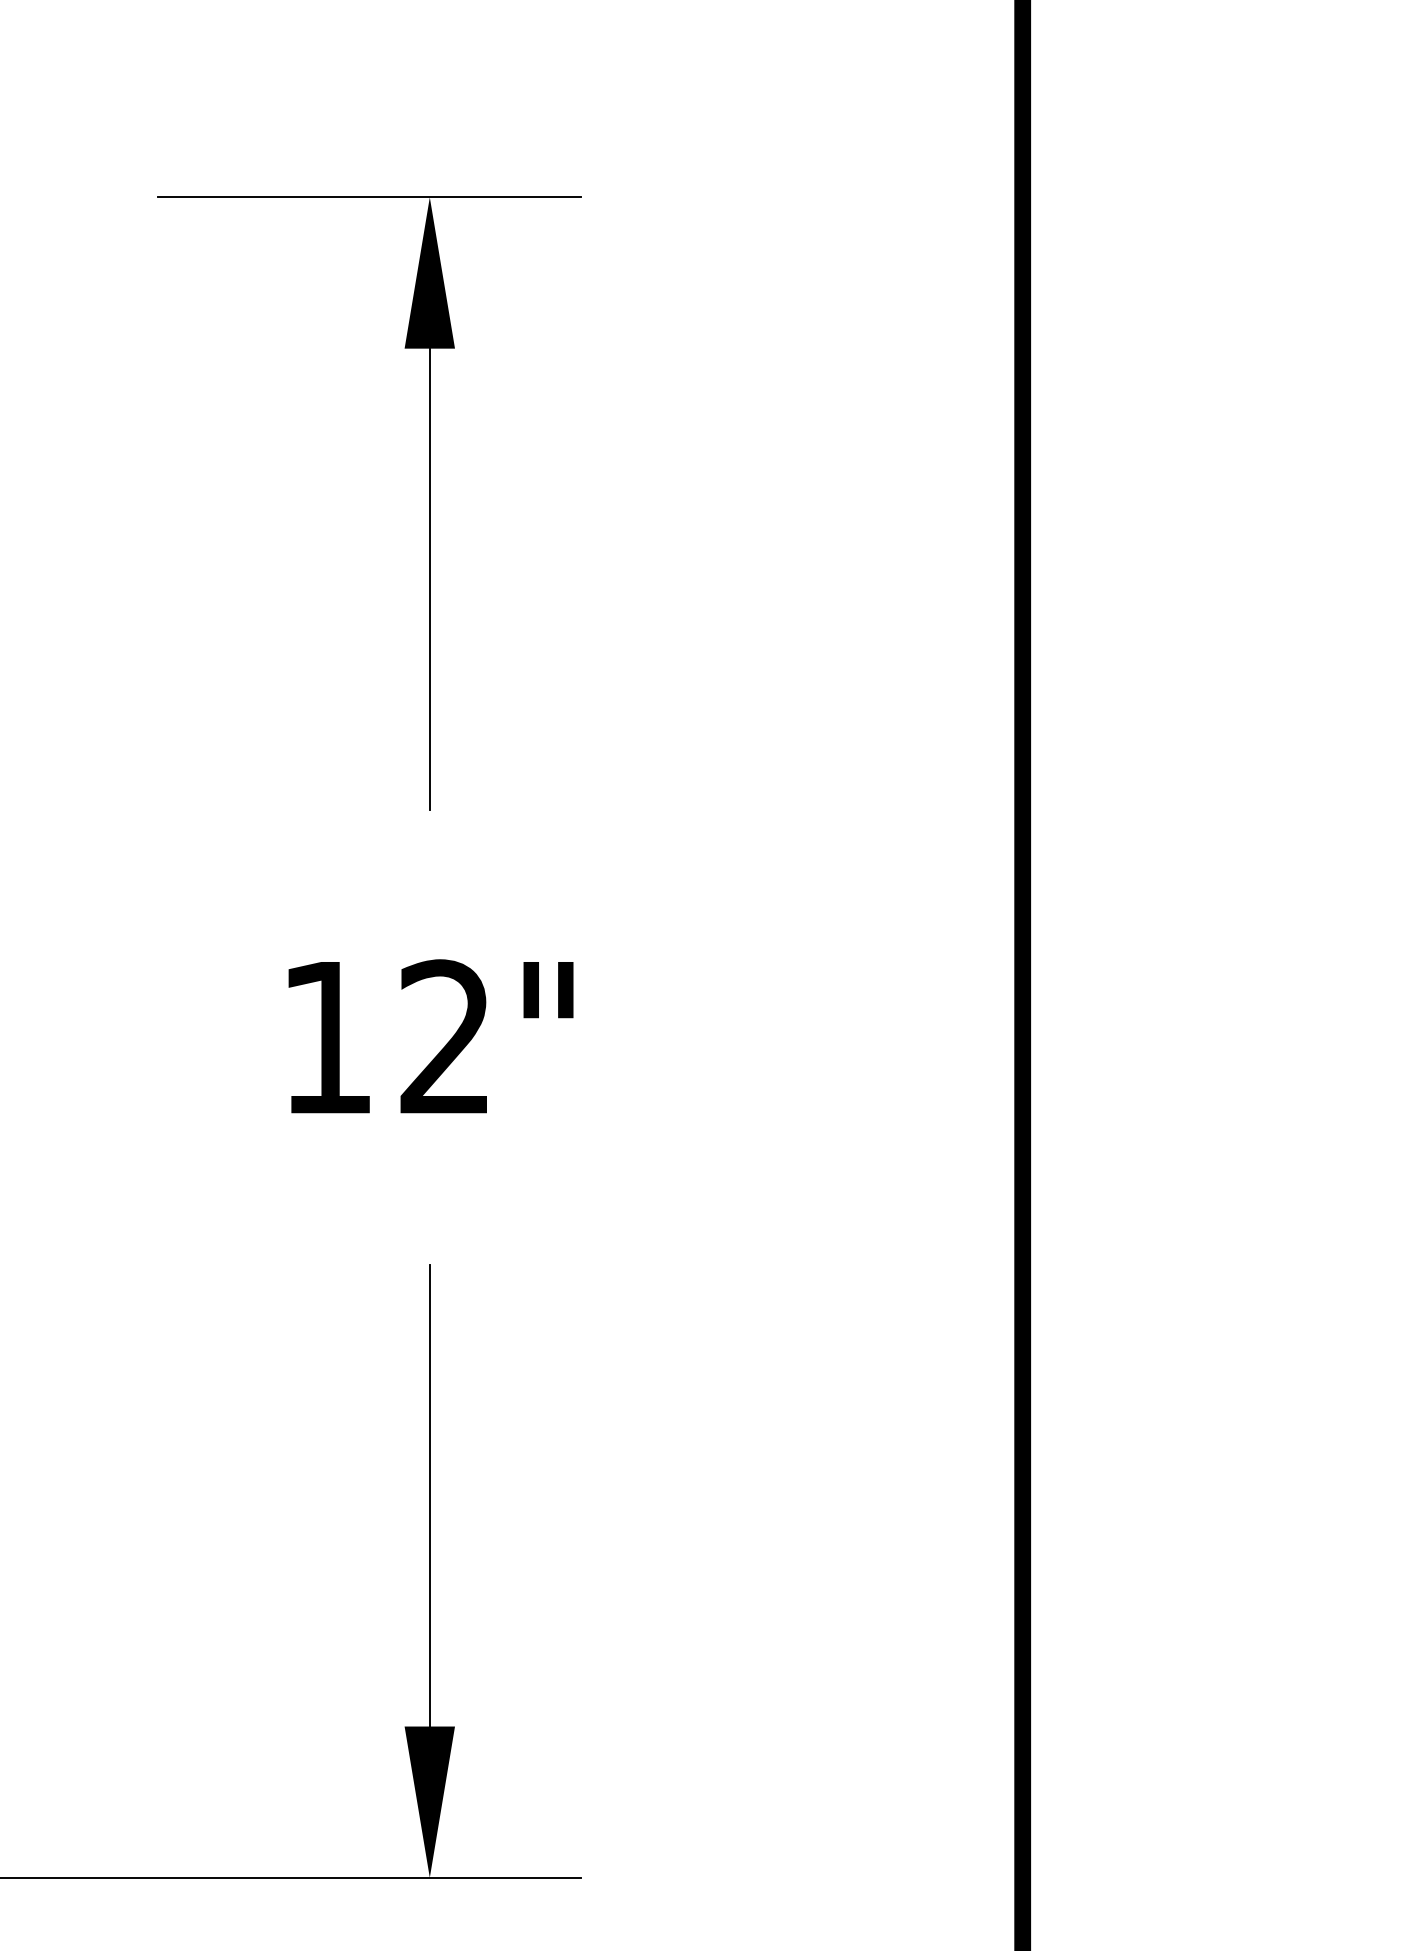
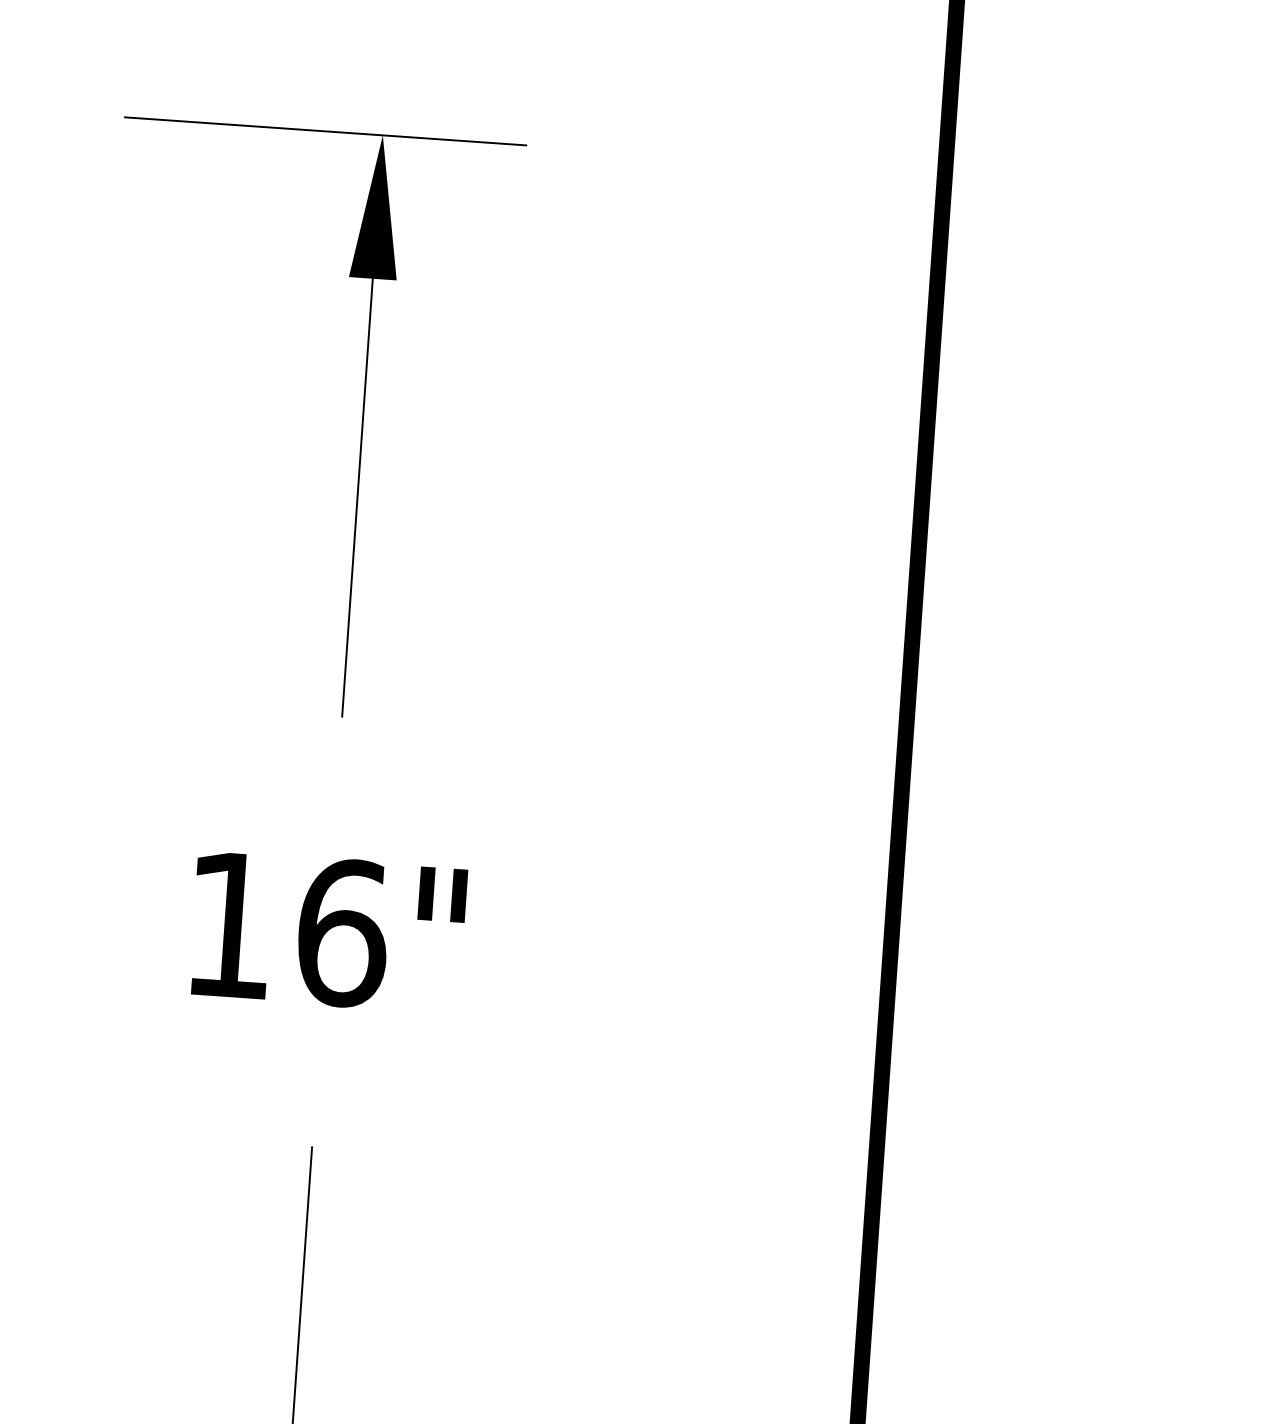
text: (446, 1037) -> (342, 932), 12" -> 16"

